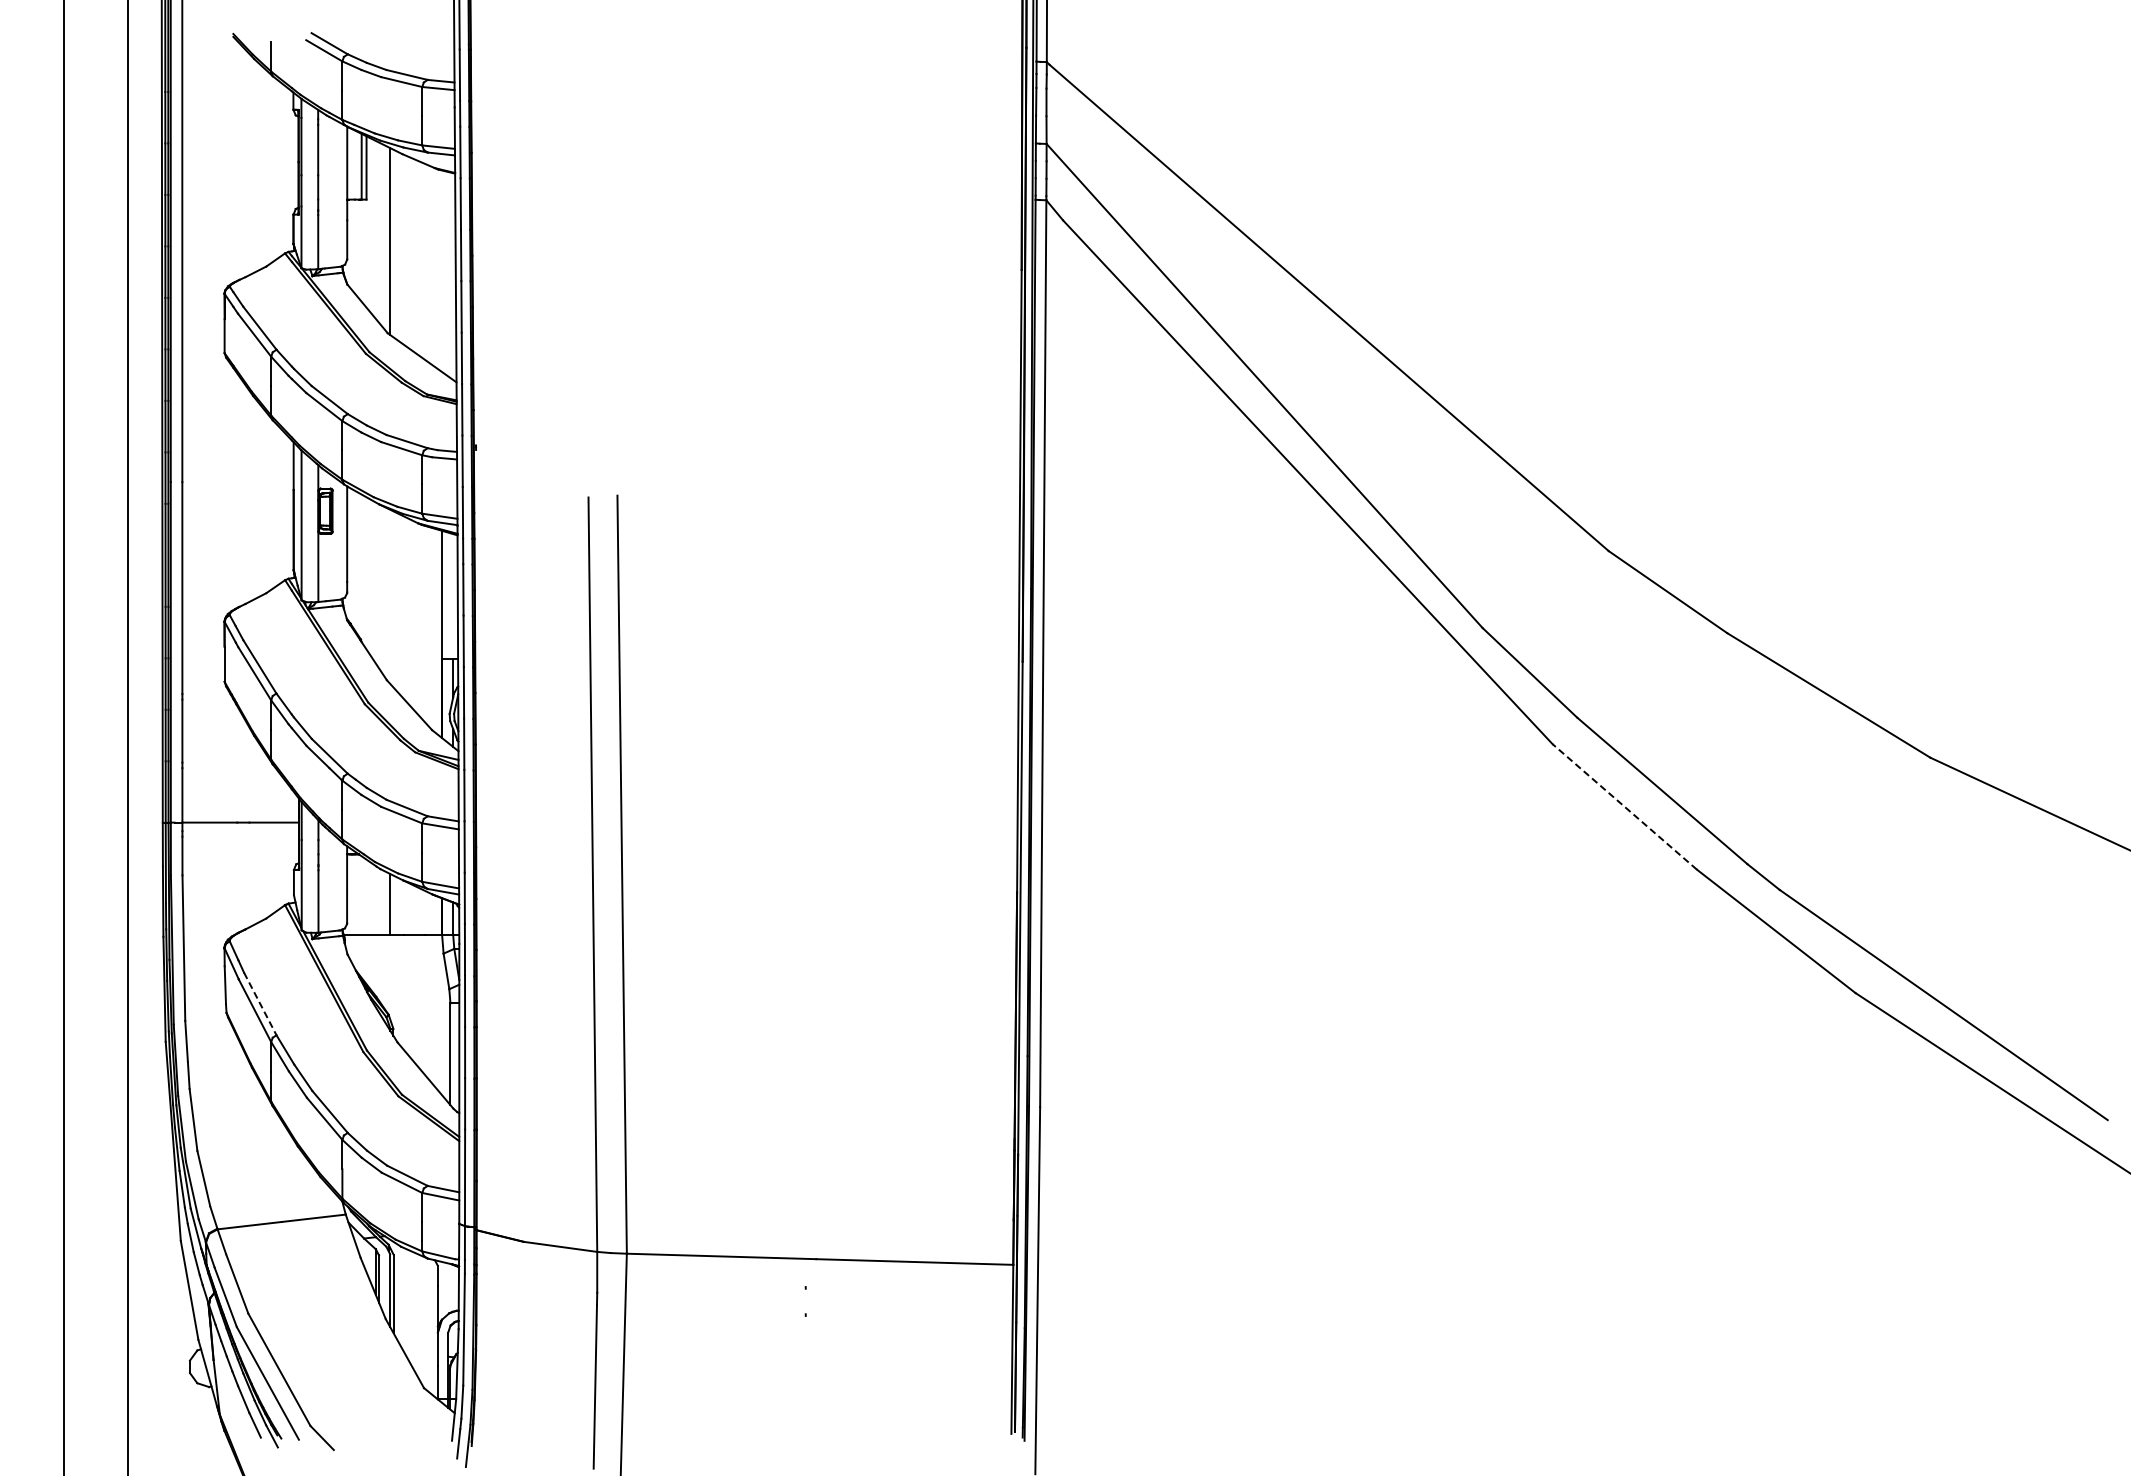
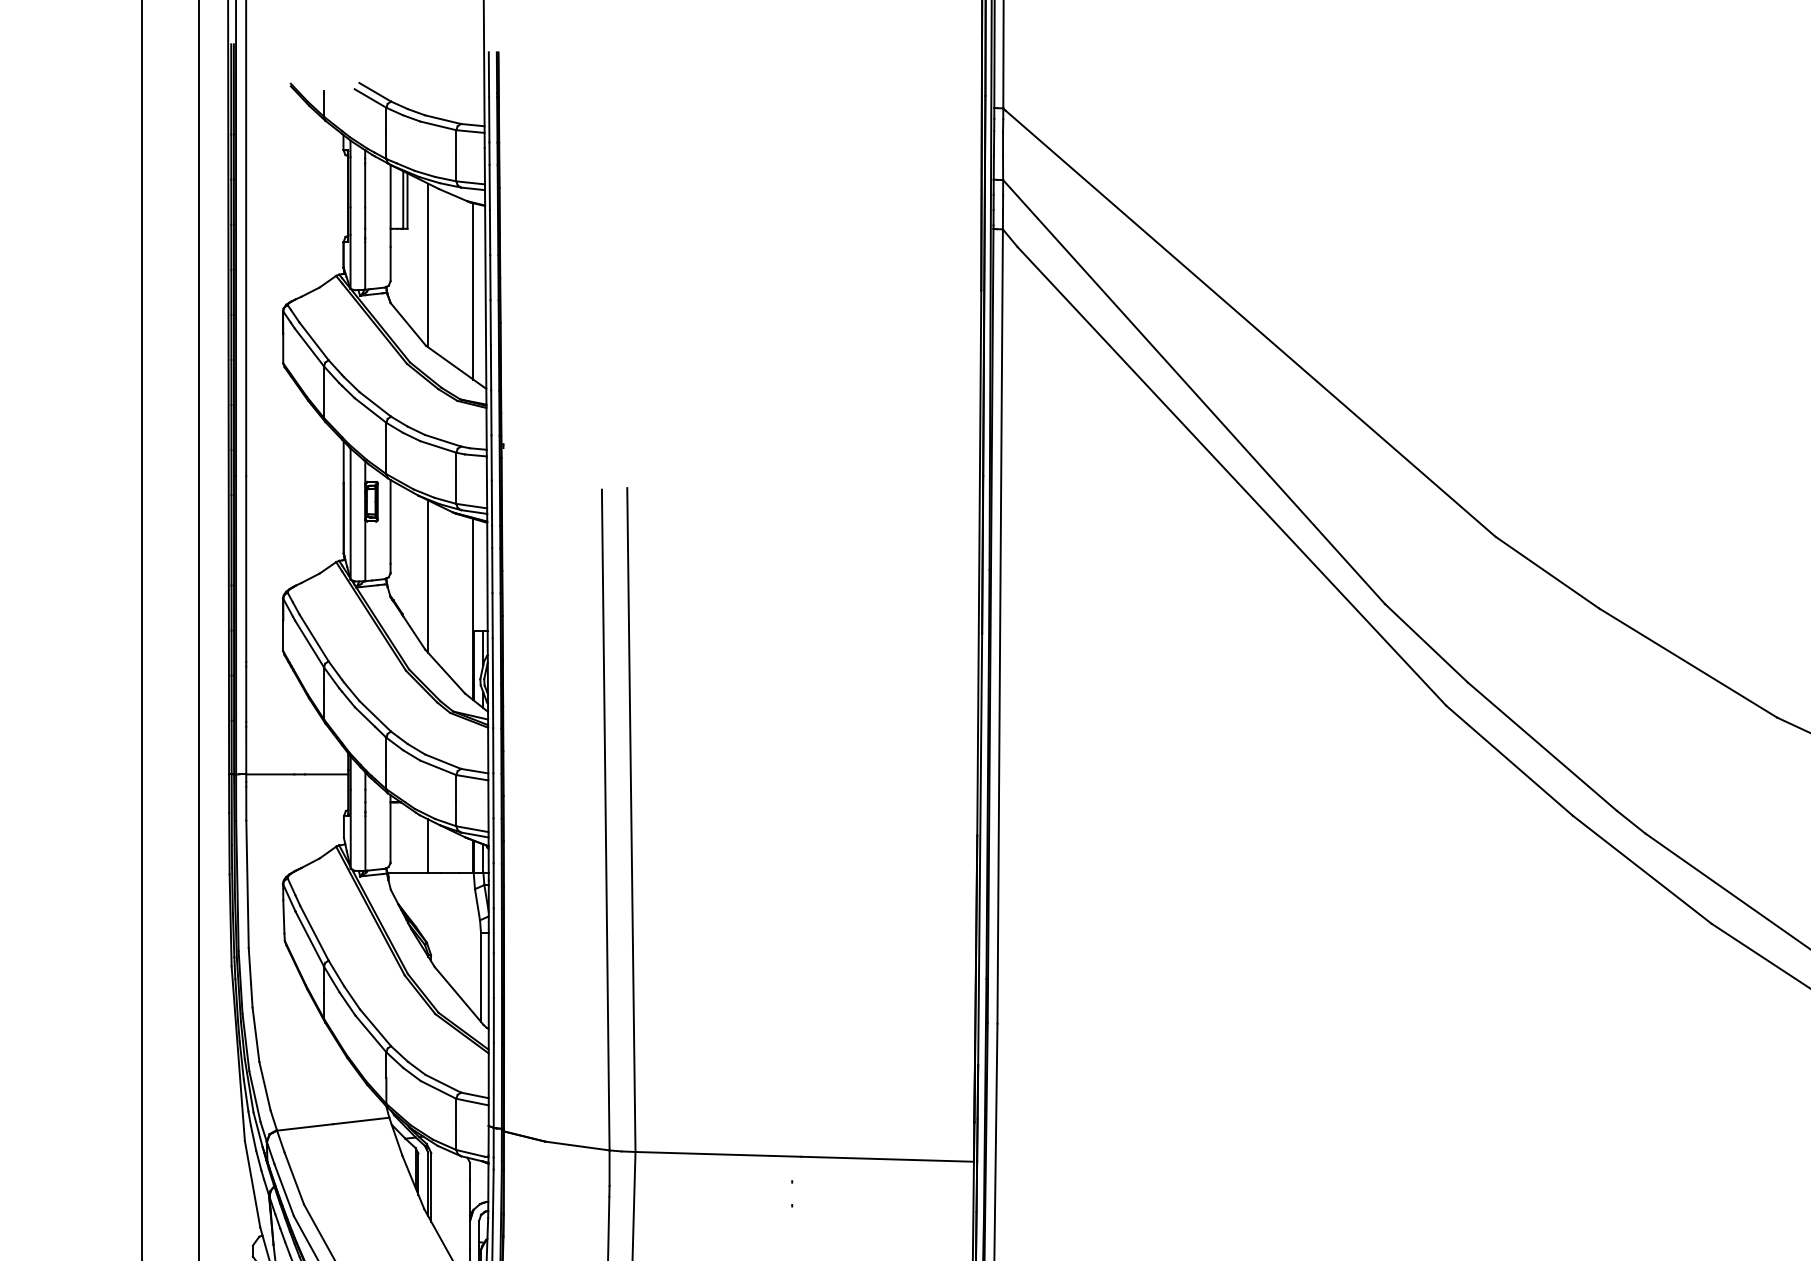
line: (441, 270) -> (473, 290), added
line: (390, 596) -> (428, 576), added
line: (1624, 806) -> (1509, 760), dashed -> solid
line: (260, 1004) -> (314, 933), dashed -> solid

